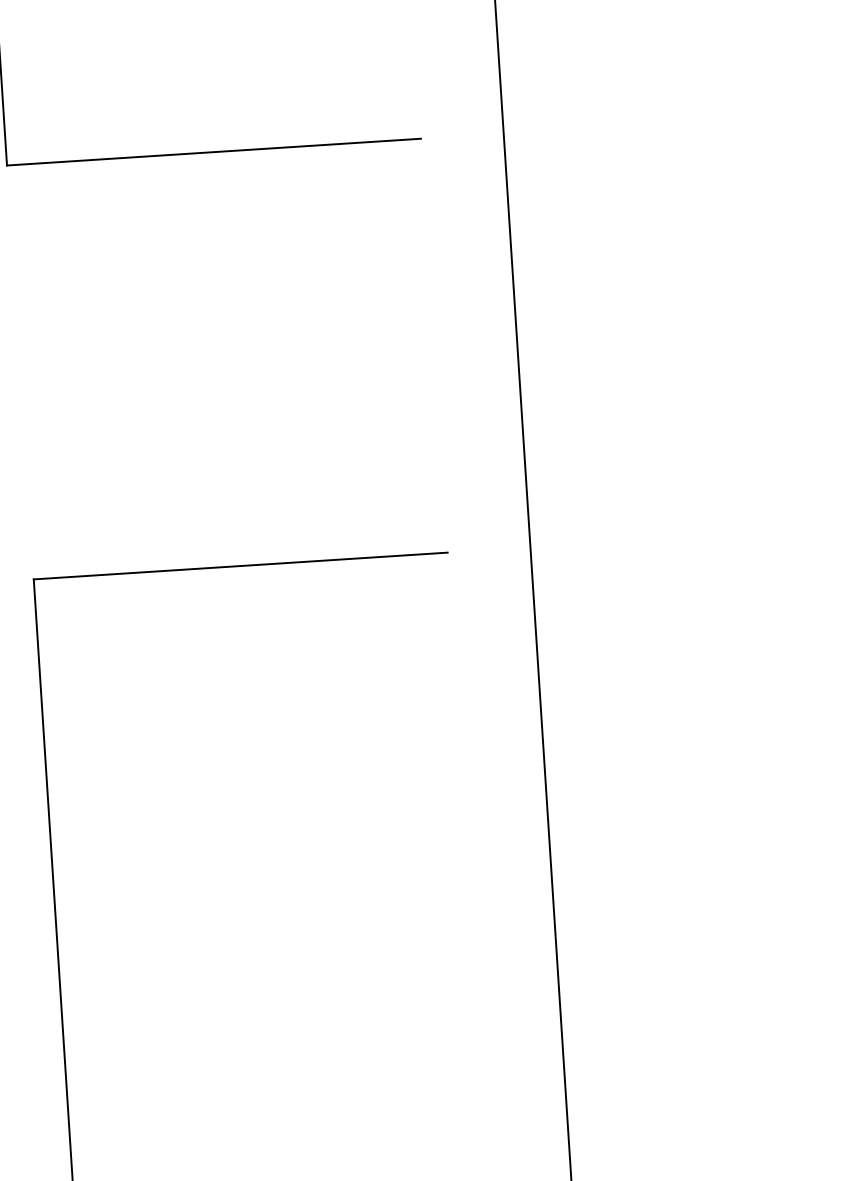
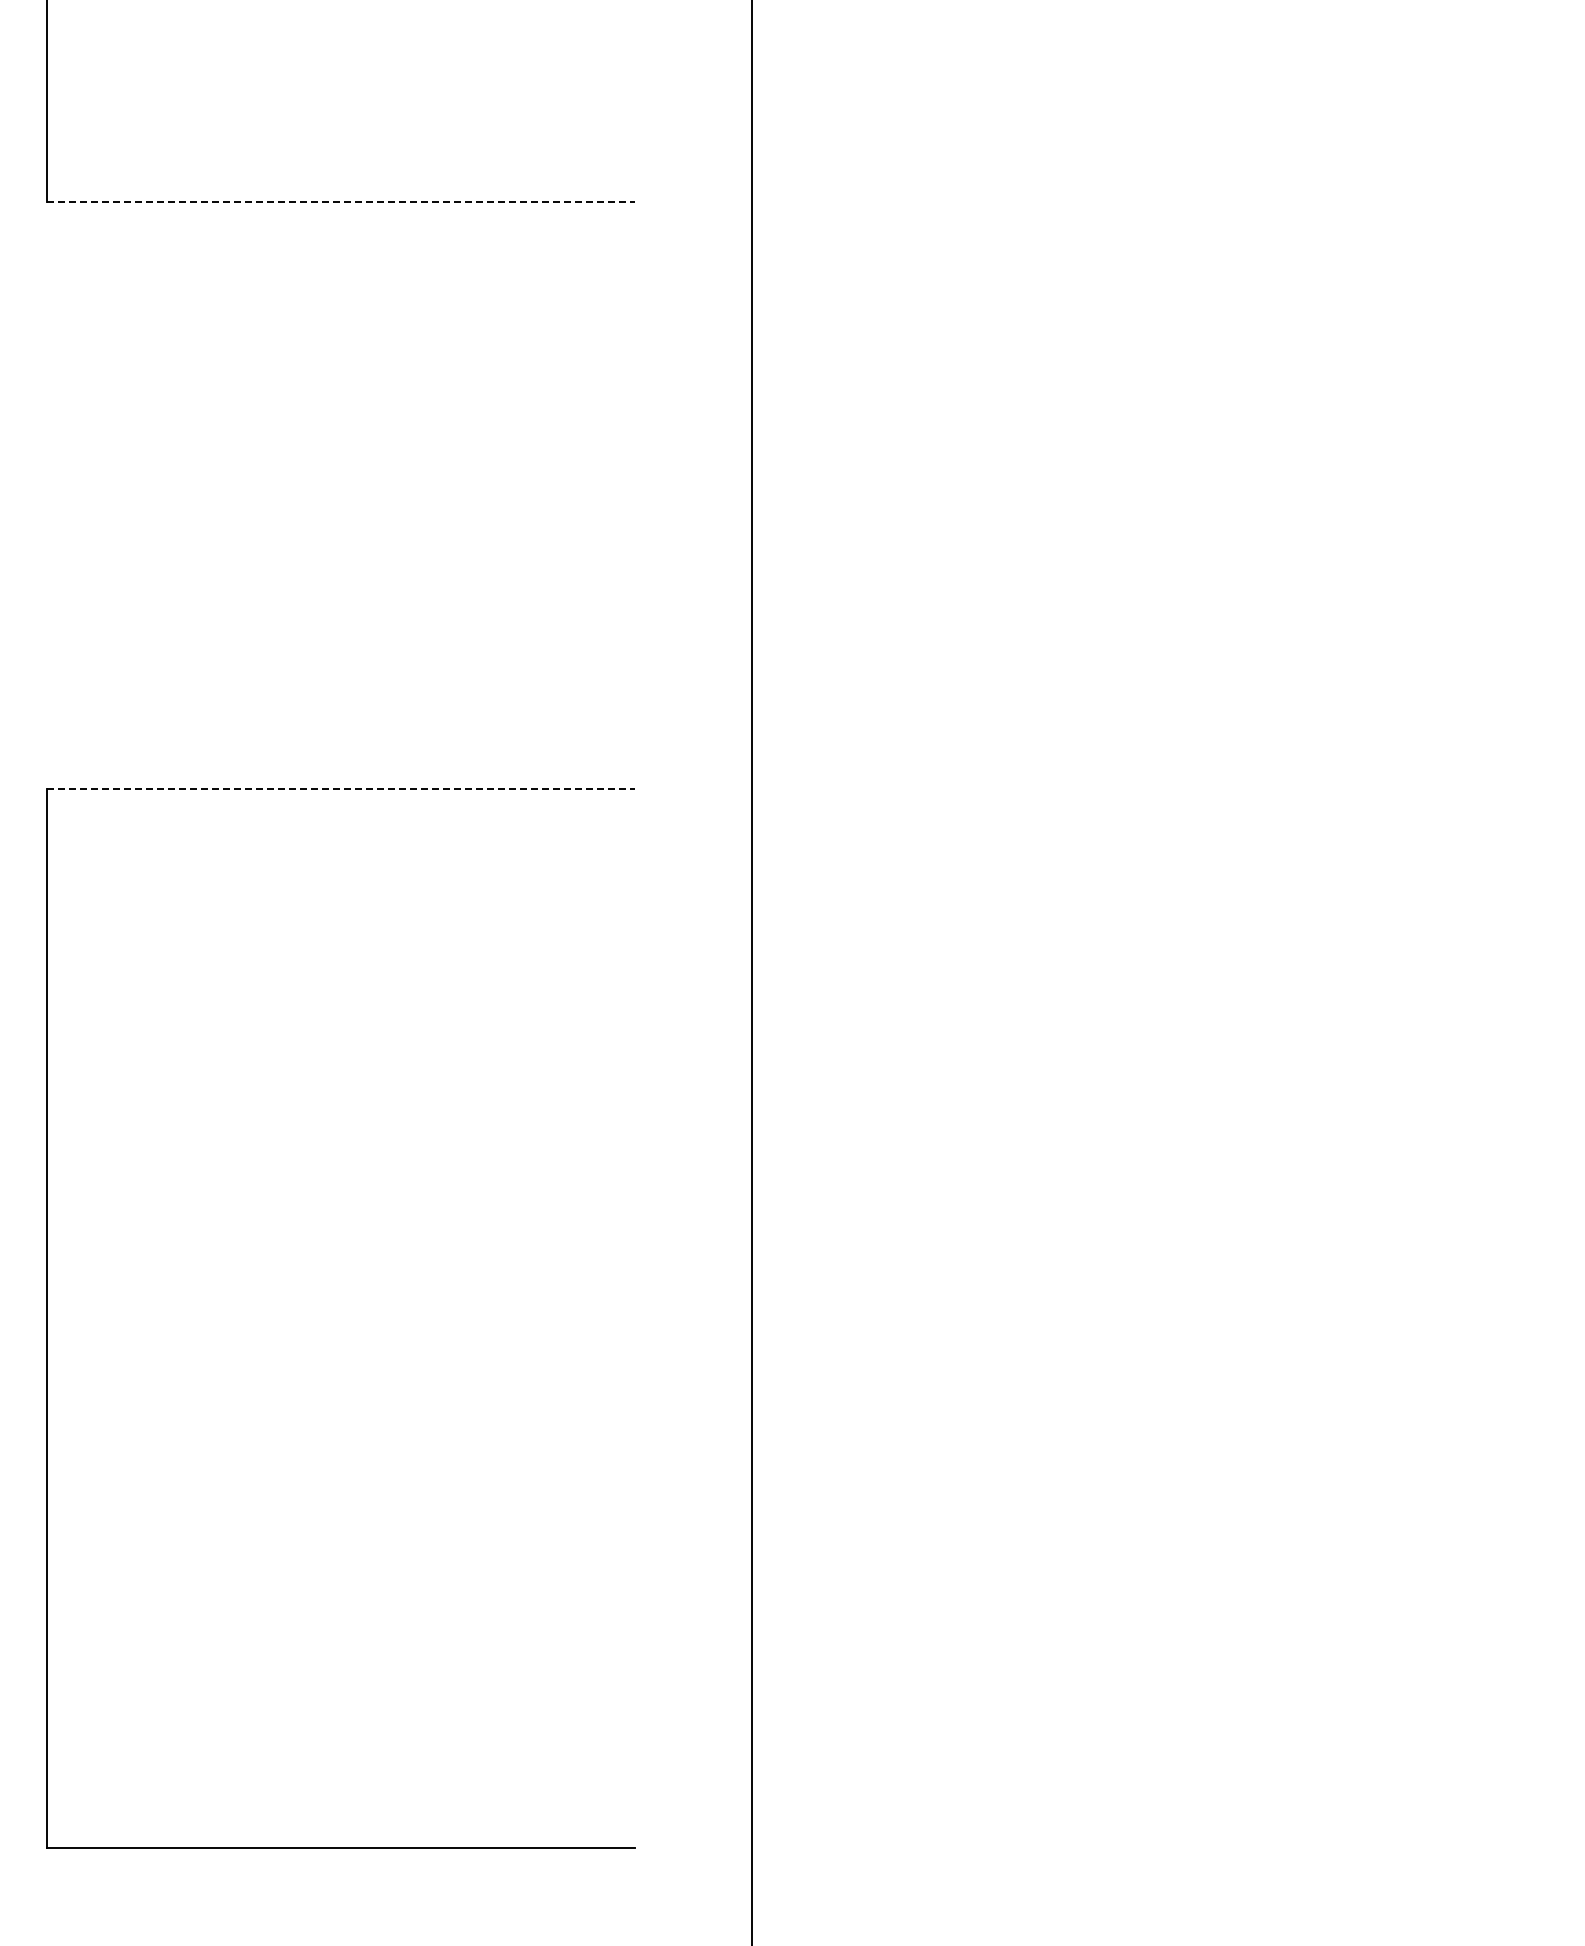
line: (213, 152) -> (340, 201), solid -> dashed
line: (240, 566) -> (340, 789), solid -> dashed

